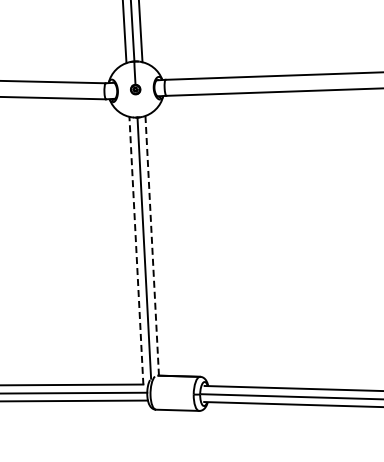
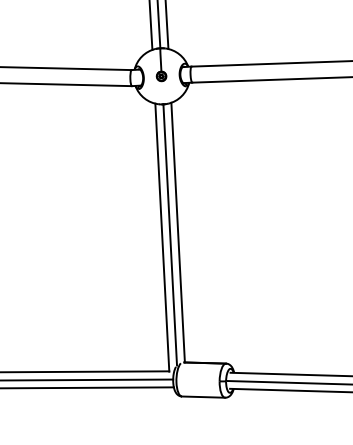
line: (152, 245) -> (178, 232), dashed -> solid
line: (136, 250) -> (162, 237), dashed -> solid

